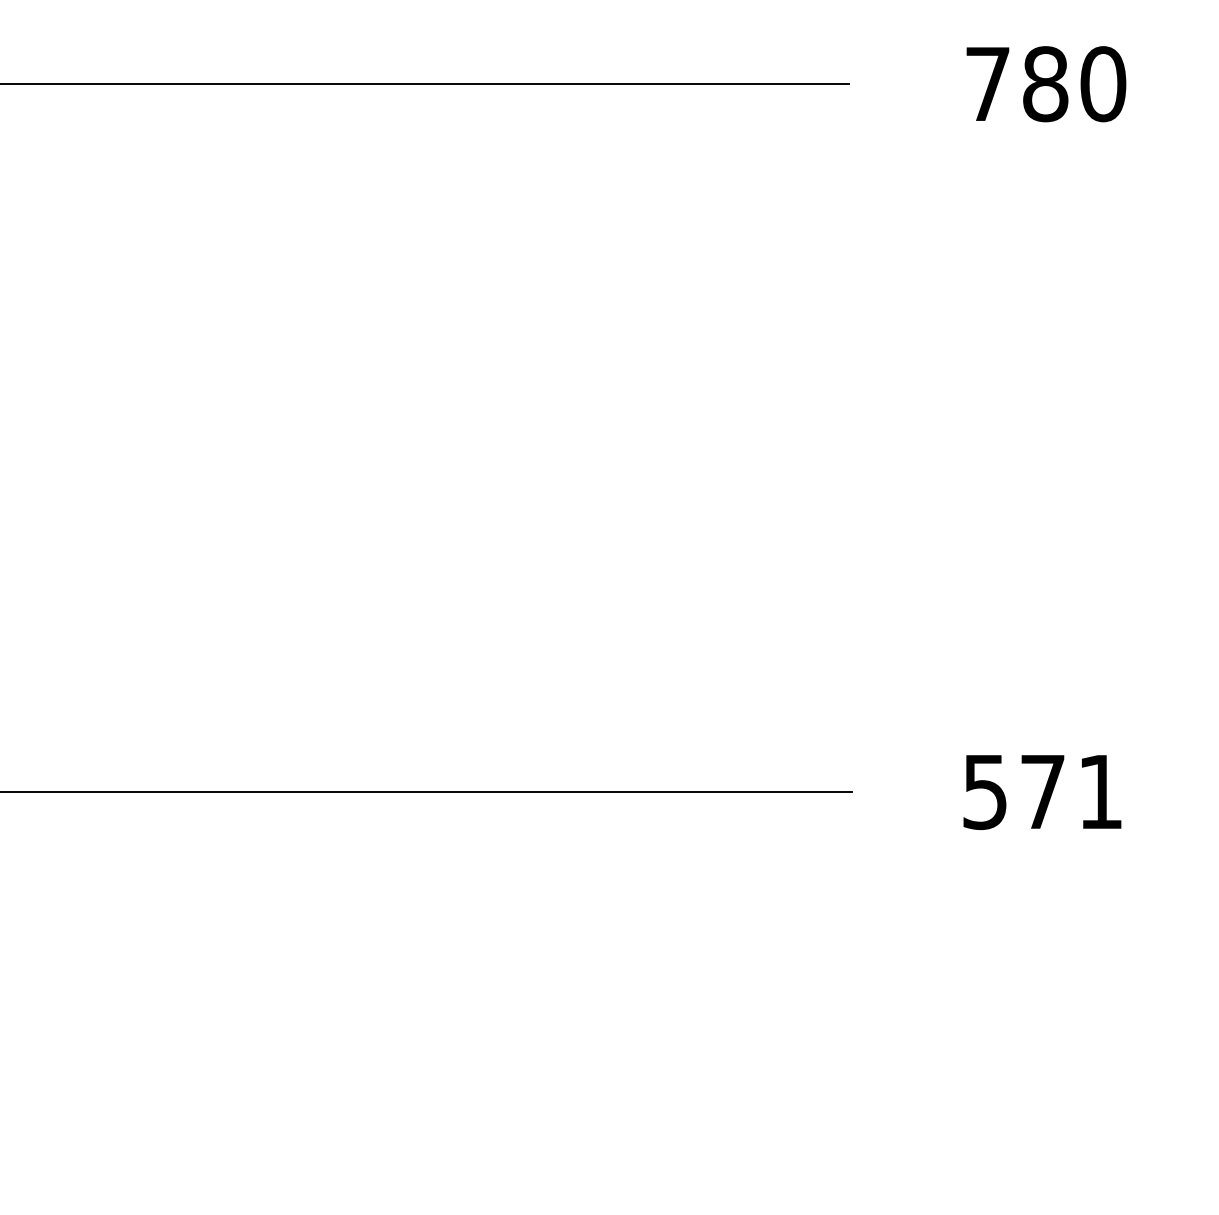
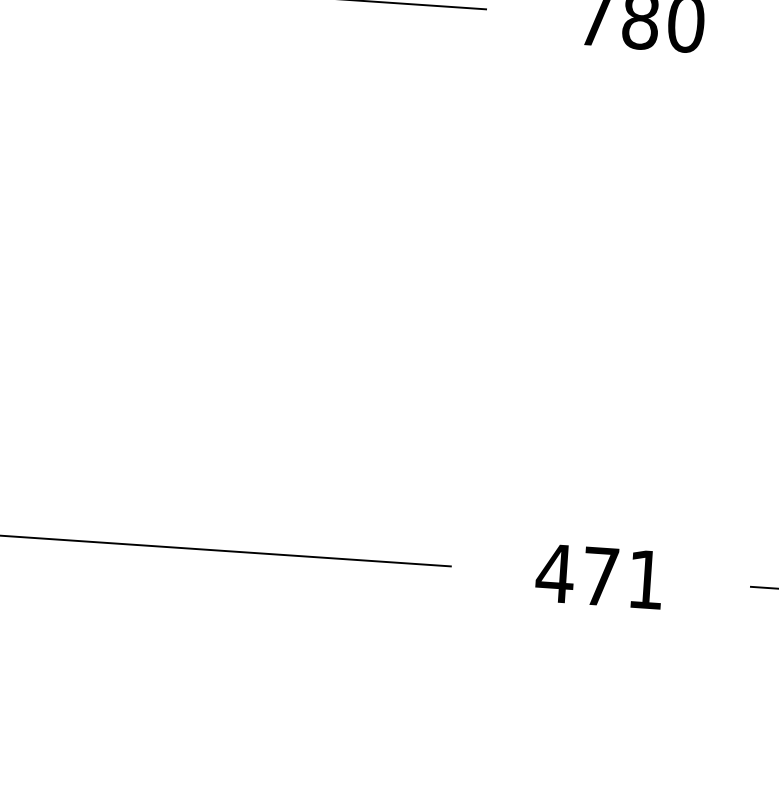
text: (985, 792) -> (555, 573), 571 -> 471

